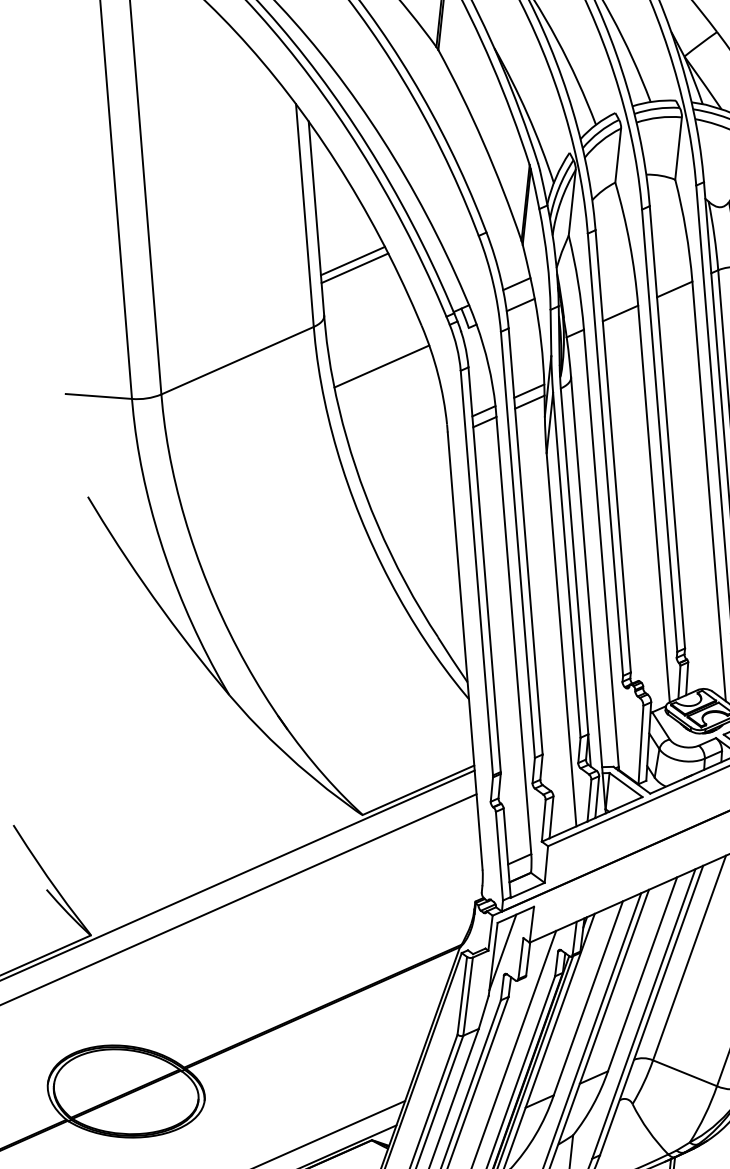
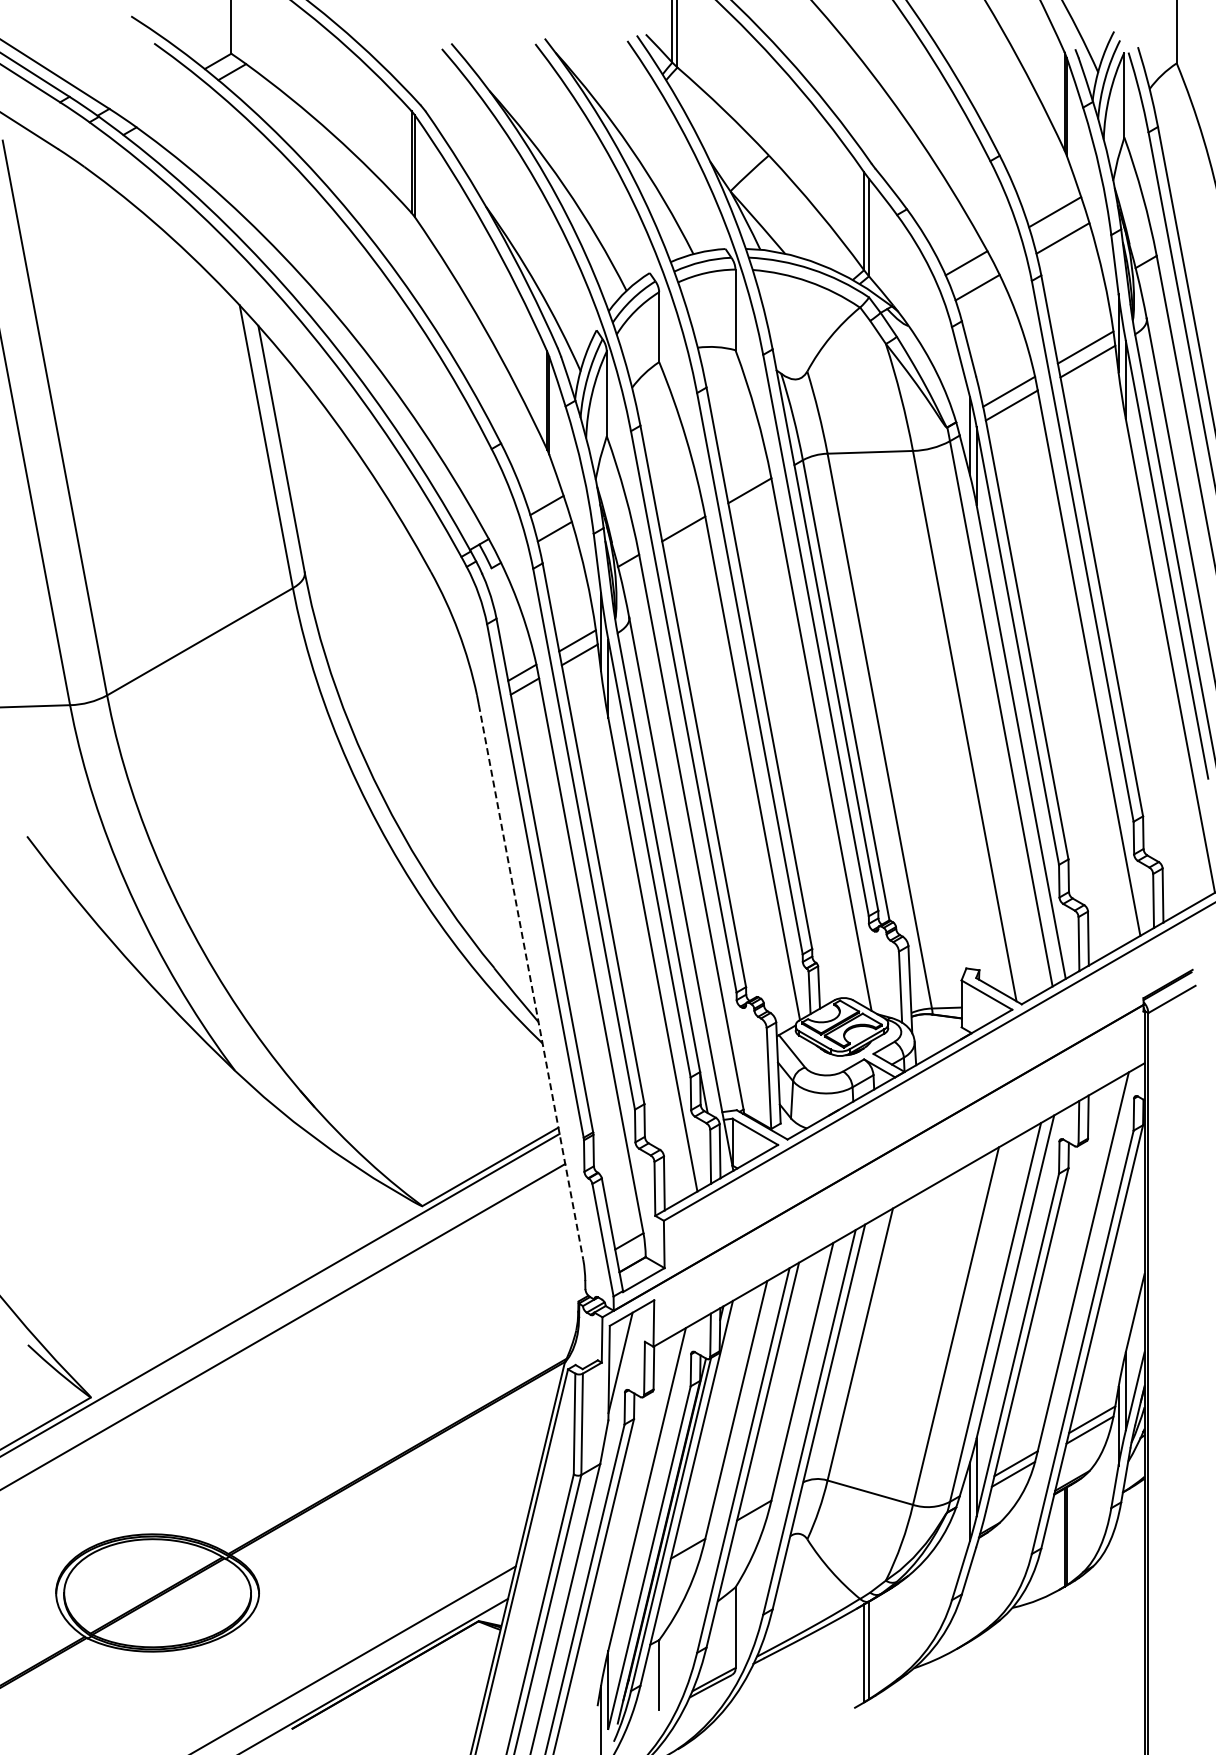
line: (353, 261) -> (334, 498), removed
line: (354, 267) -> (337, 506), removed
line: (381, 366) -> (385, 629), removed
line: (465, 651) -> (531, 982), solid -> dashed

